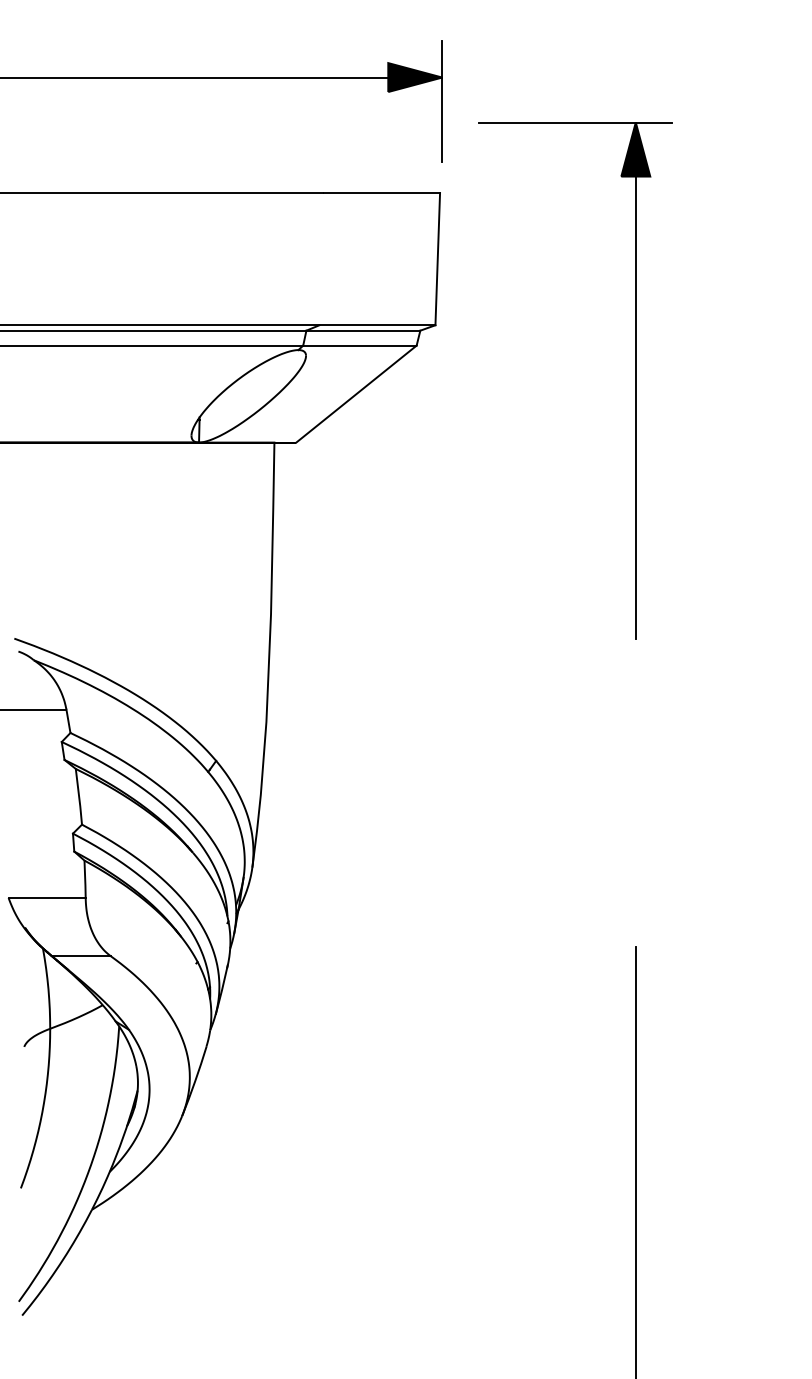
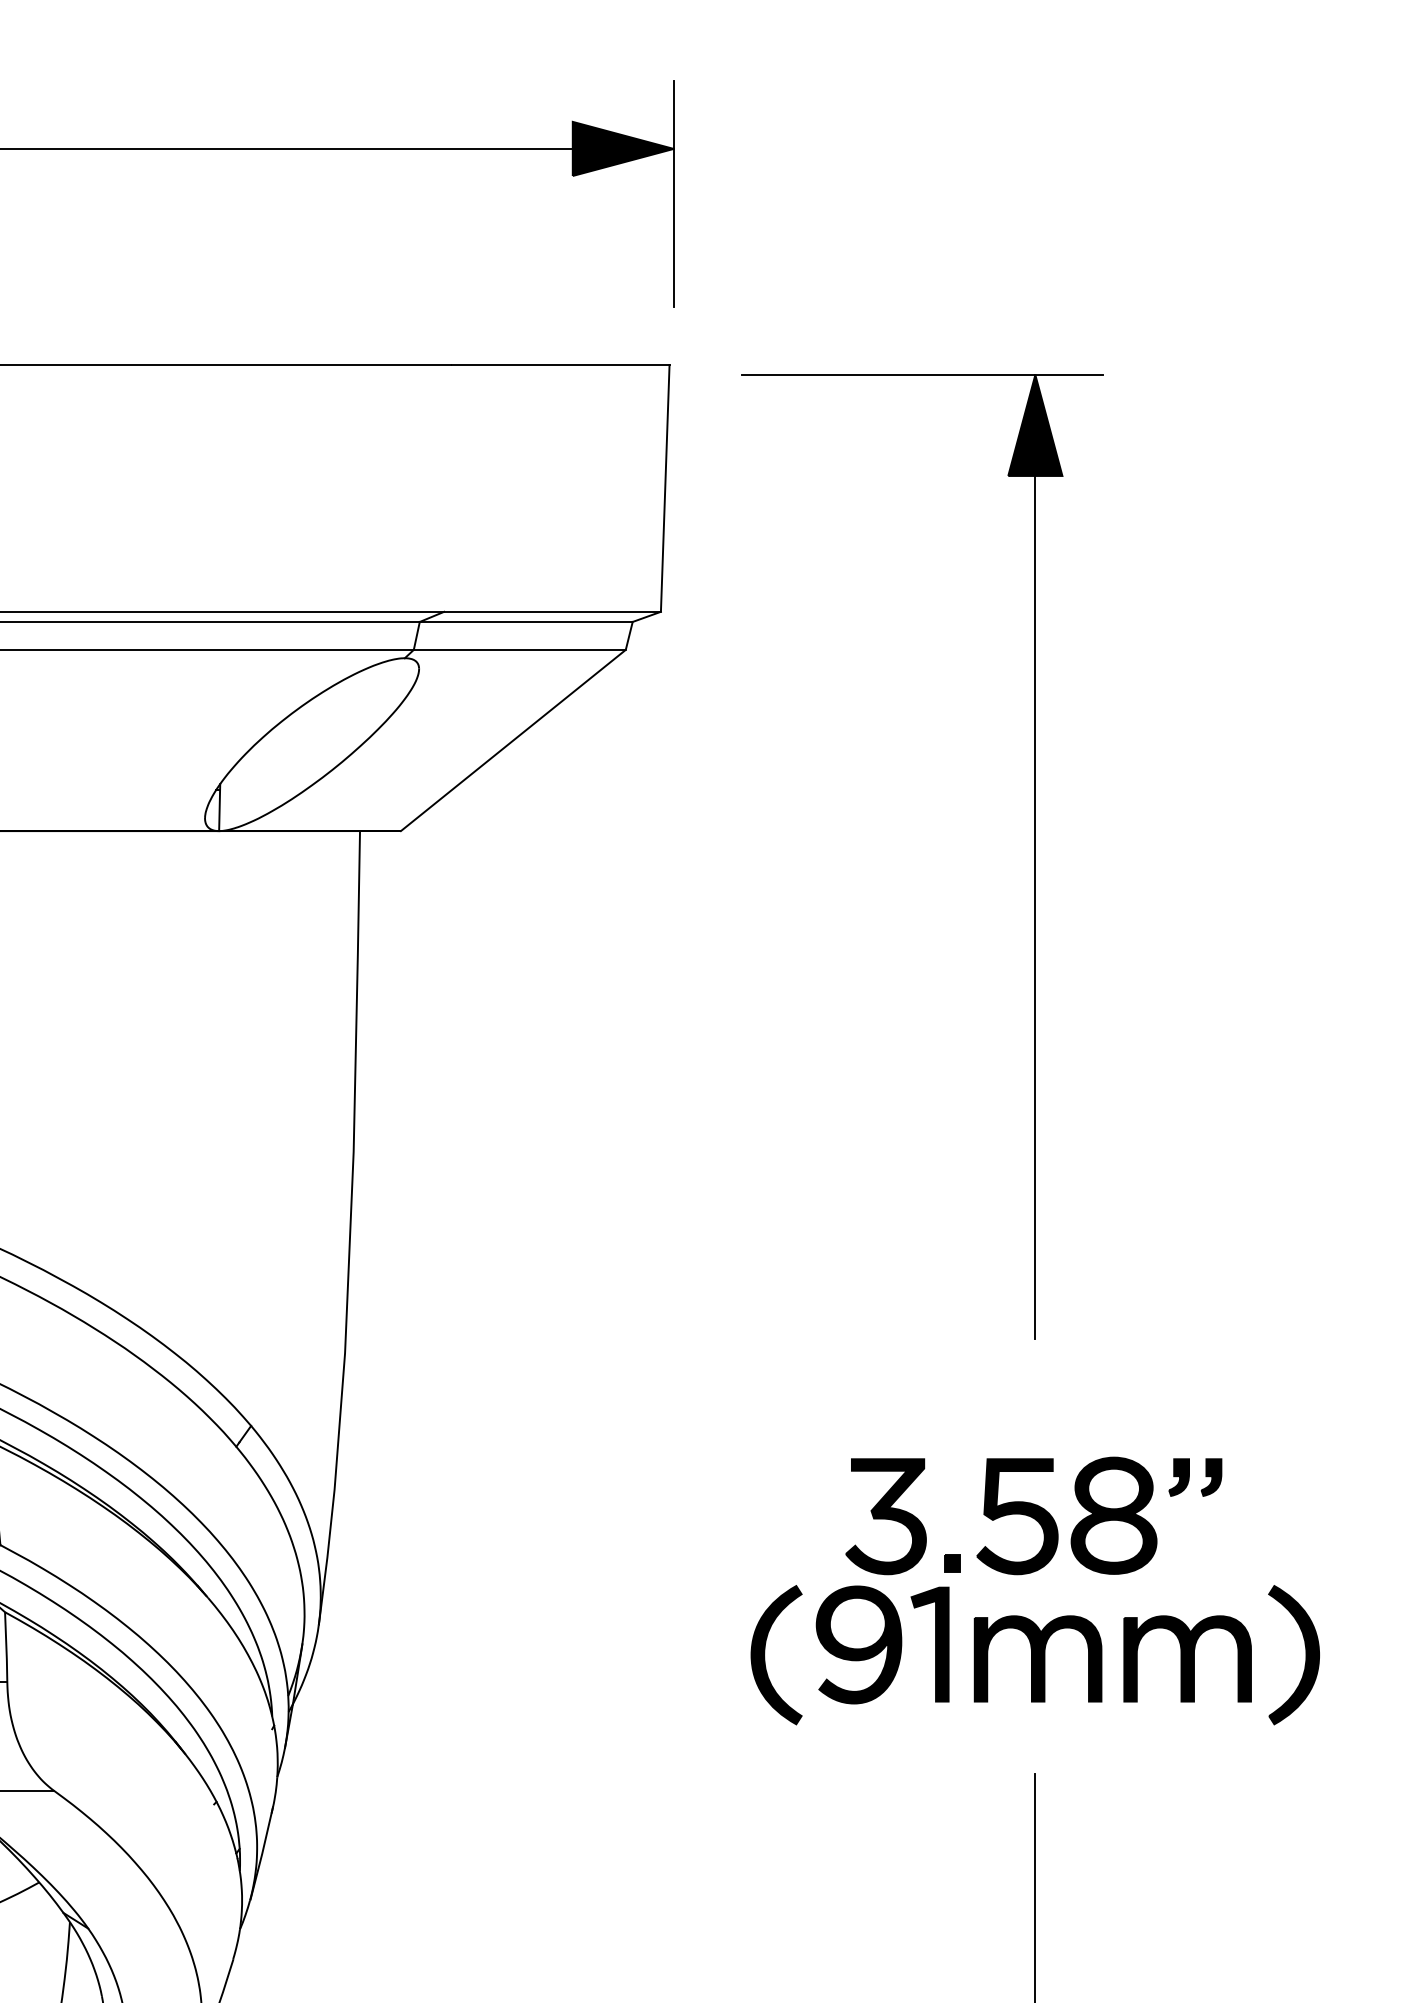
part: (635, 380) -> (1034, 857), moved
part: (633, 840) -> (1031, 1574), added

